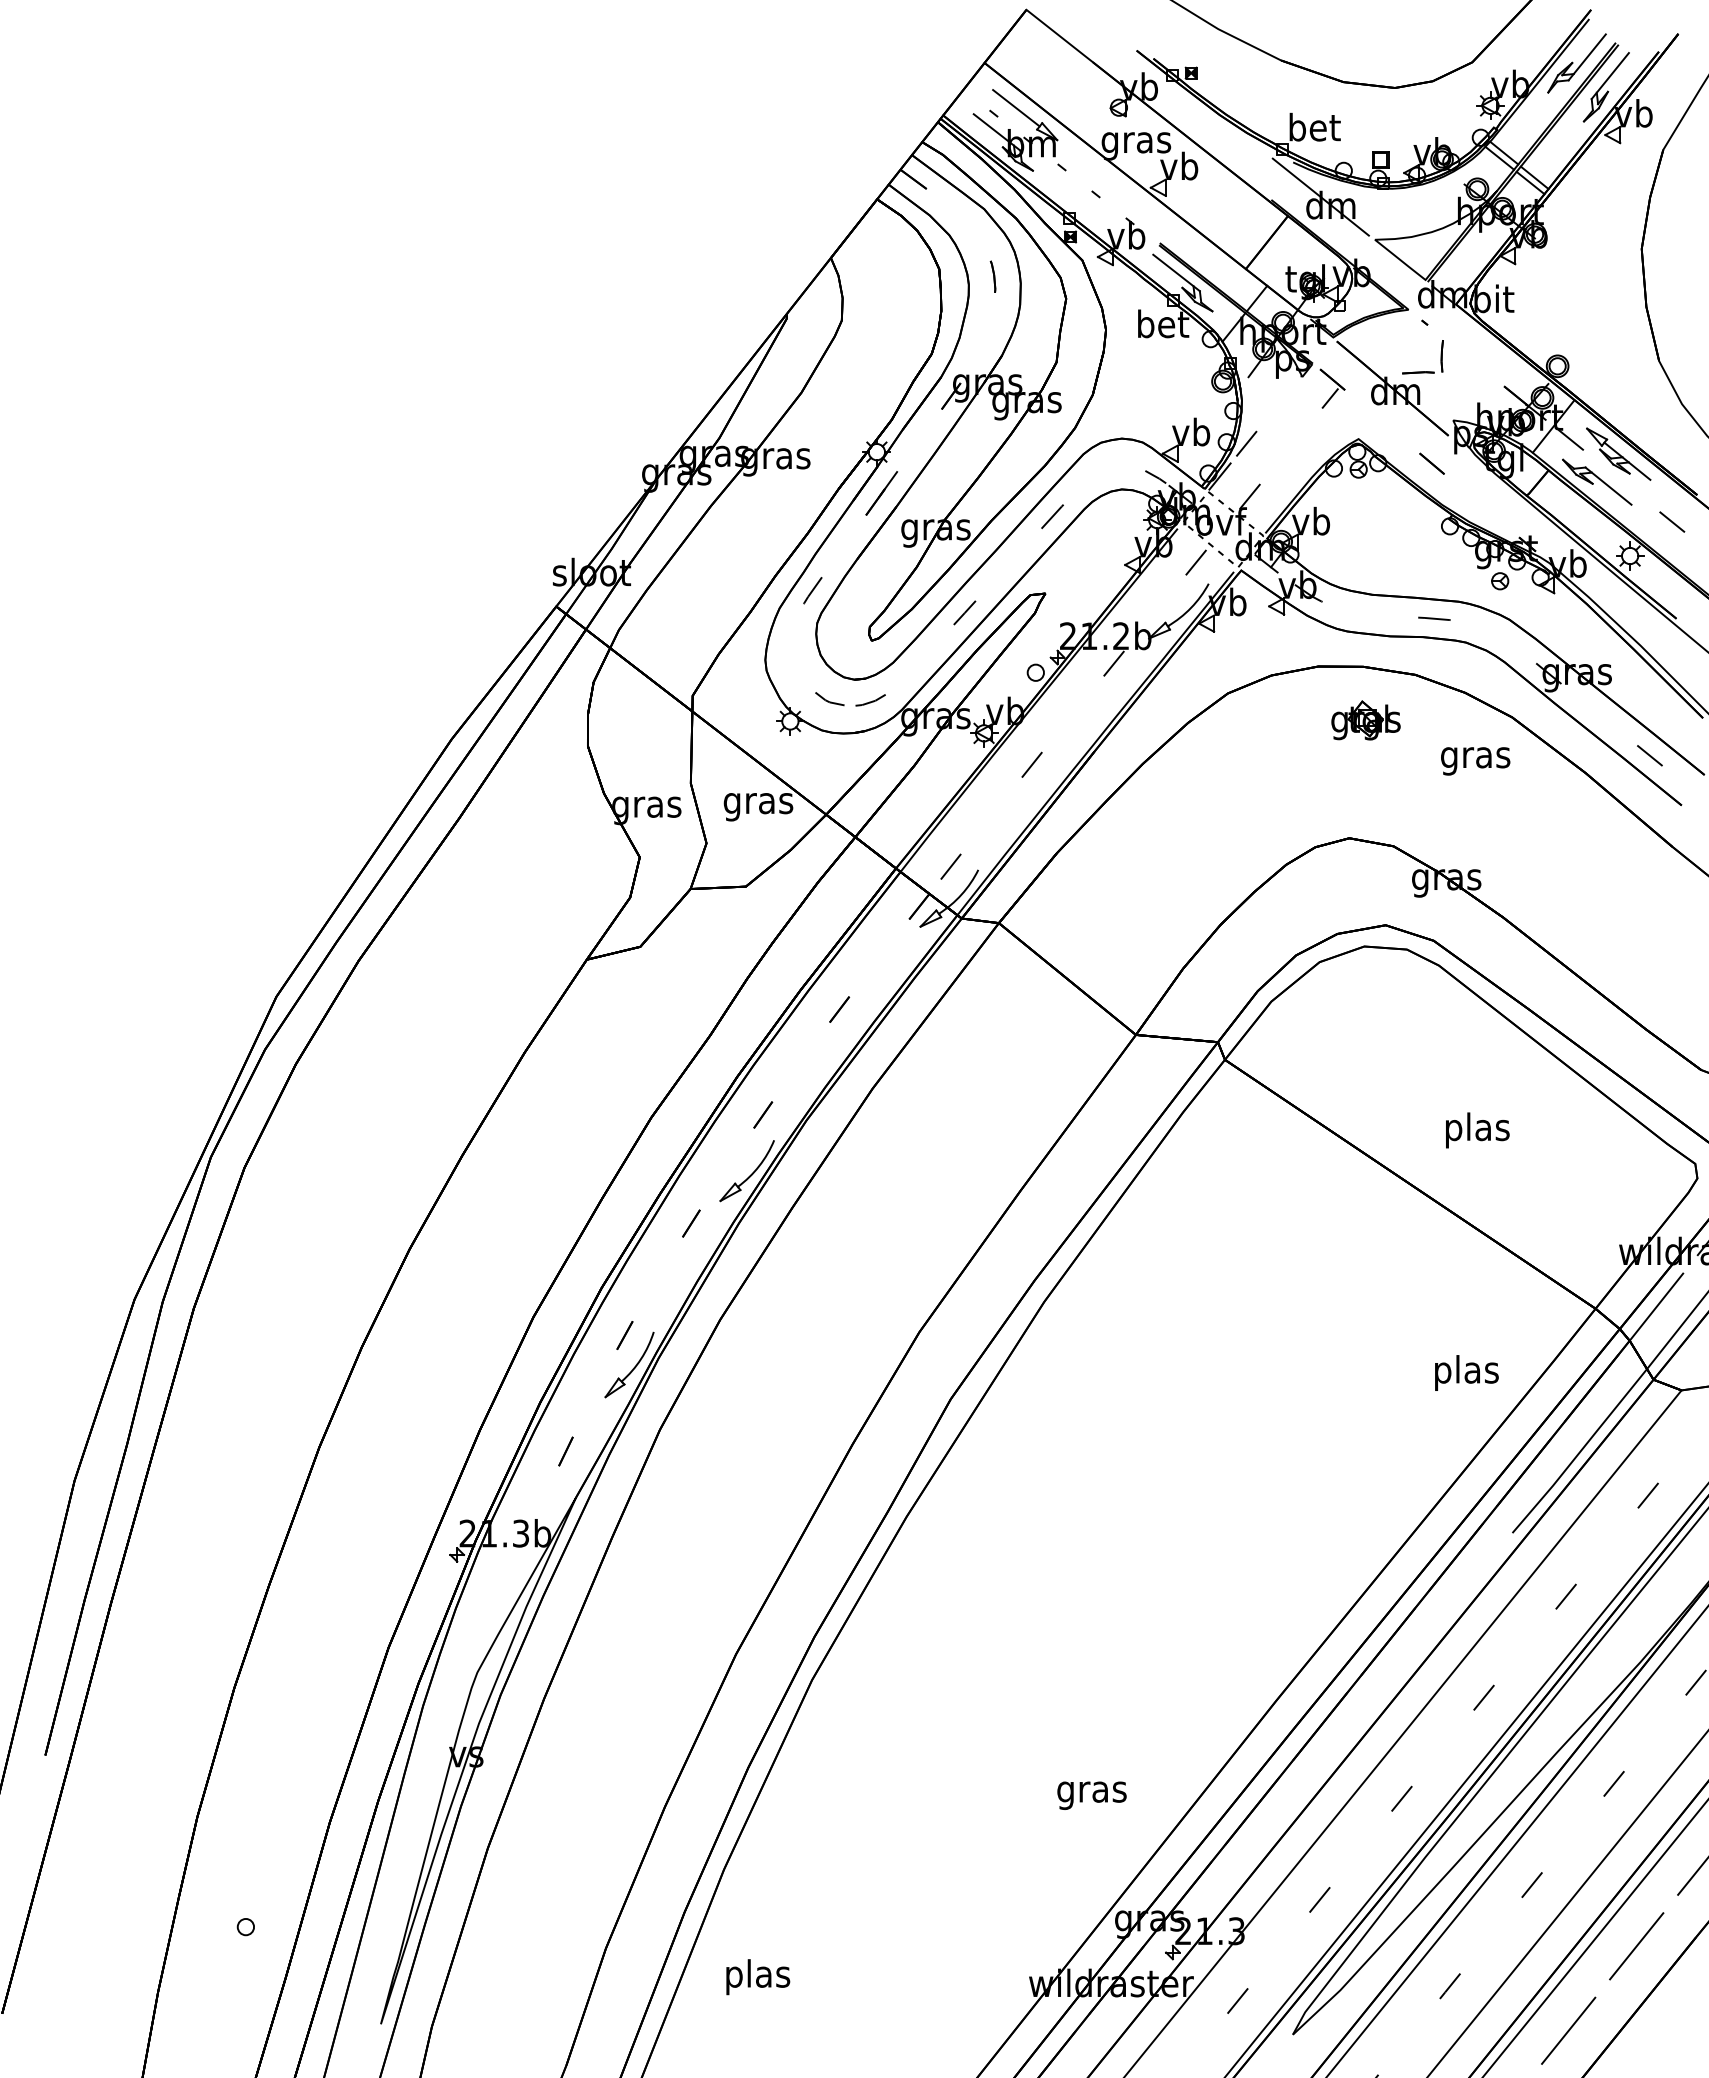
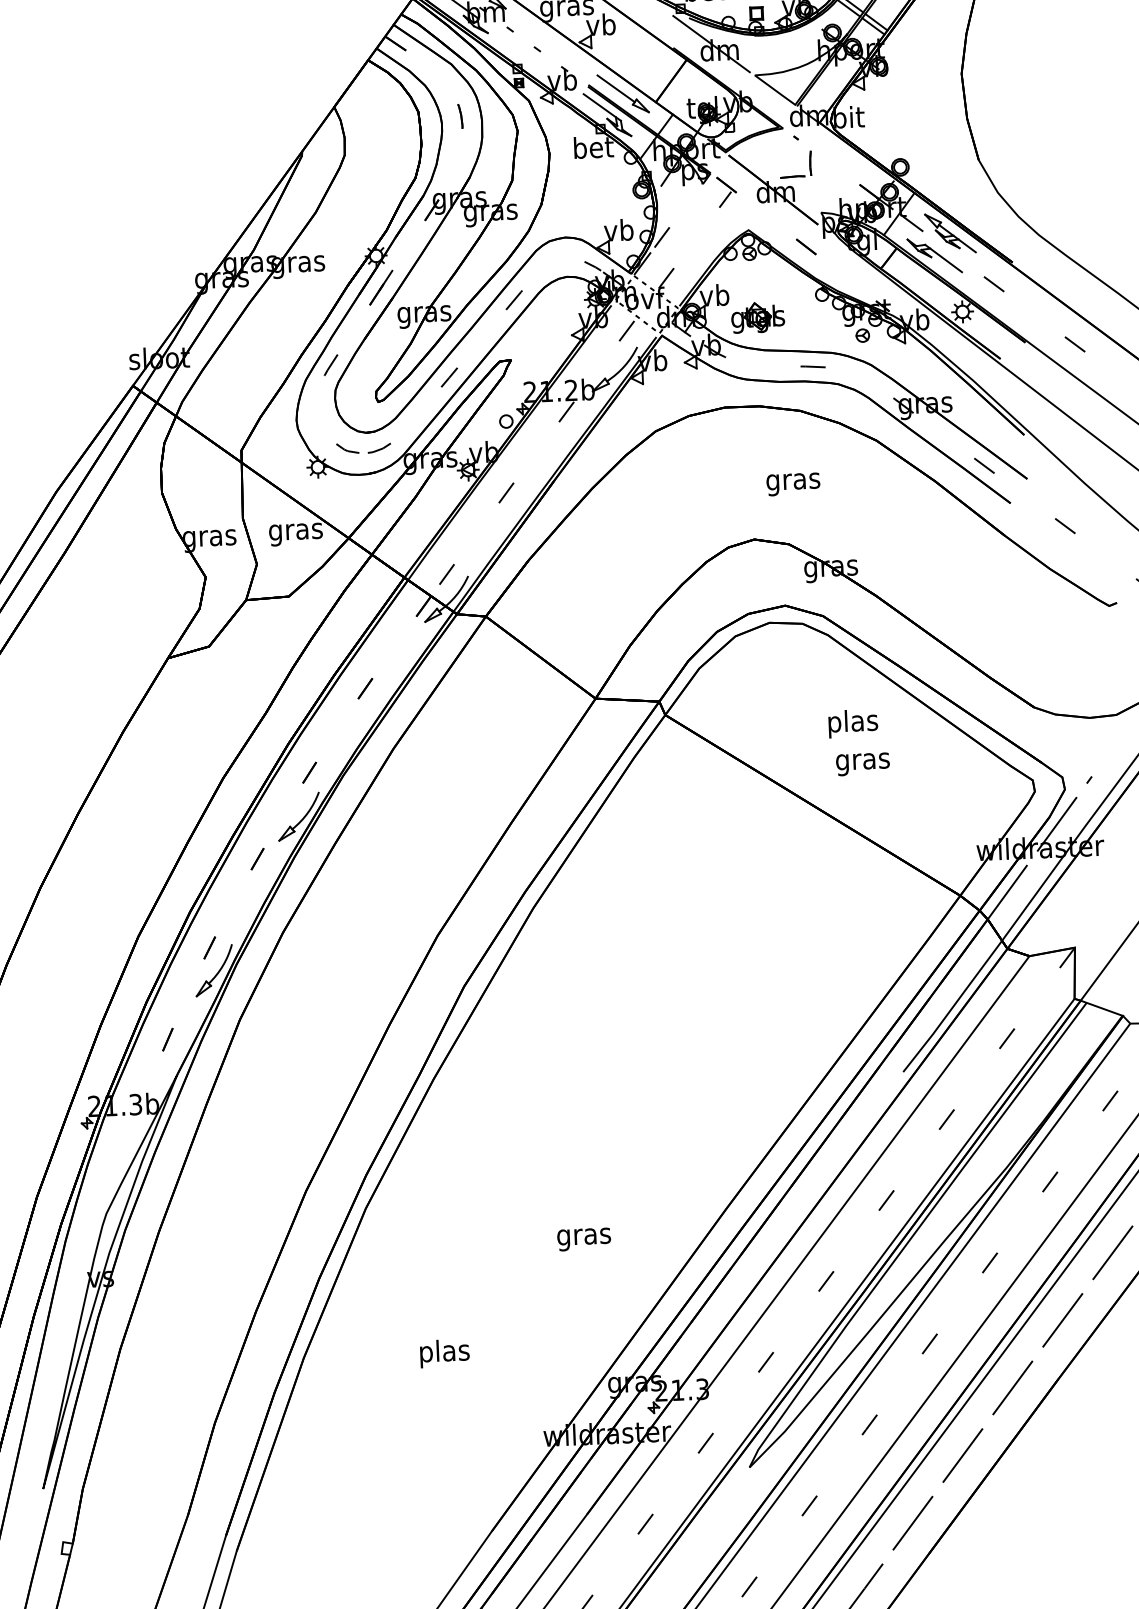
part: (1204, 256) -> (623, 93), added
part: (1365, 720) -> (757, 317), moved
text: (1475, 761) -> (793, 484), moved
text: (1476, 1130) -> (862, 761), plas -> gras
text: (1466, 1372) -> (852, 723), moved
text: (1091, 1795) -> (583, 1239), moved
text: (758, 1977) -> (445, 1353), moved

